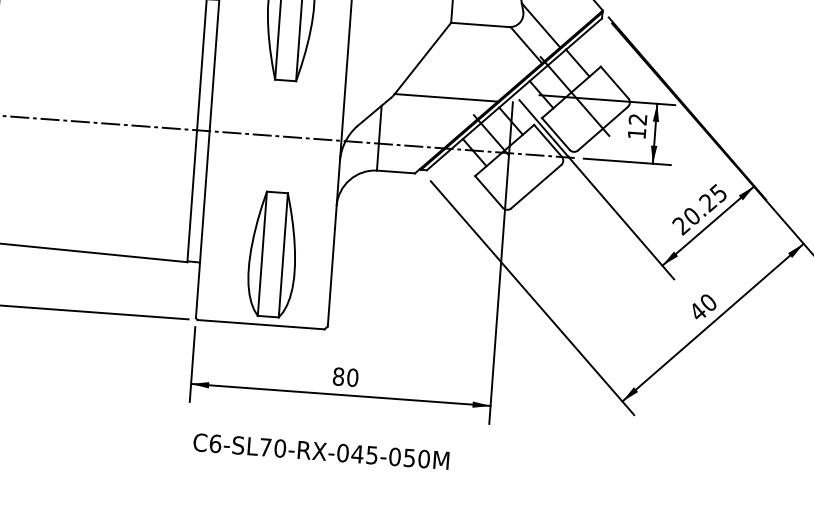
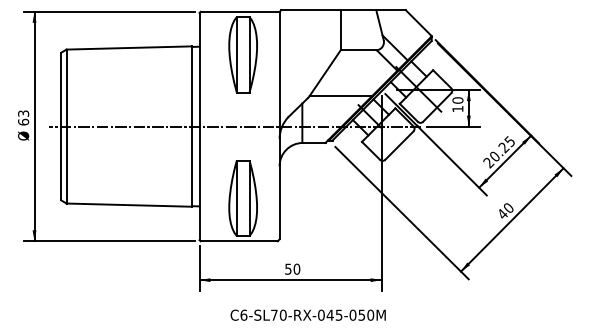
text: (637, 119) -> (457, 100), 12 -> 10
text: (338, 375) -> (288, 268), 80 -> 50
text: (320, 450) -> (307, 314), moved

